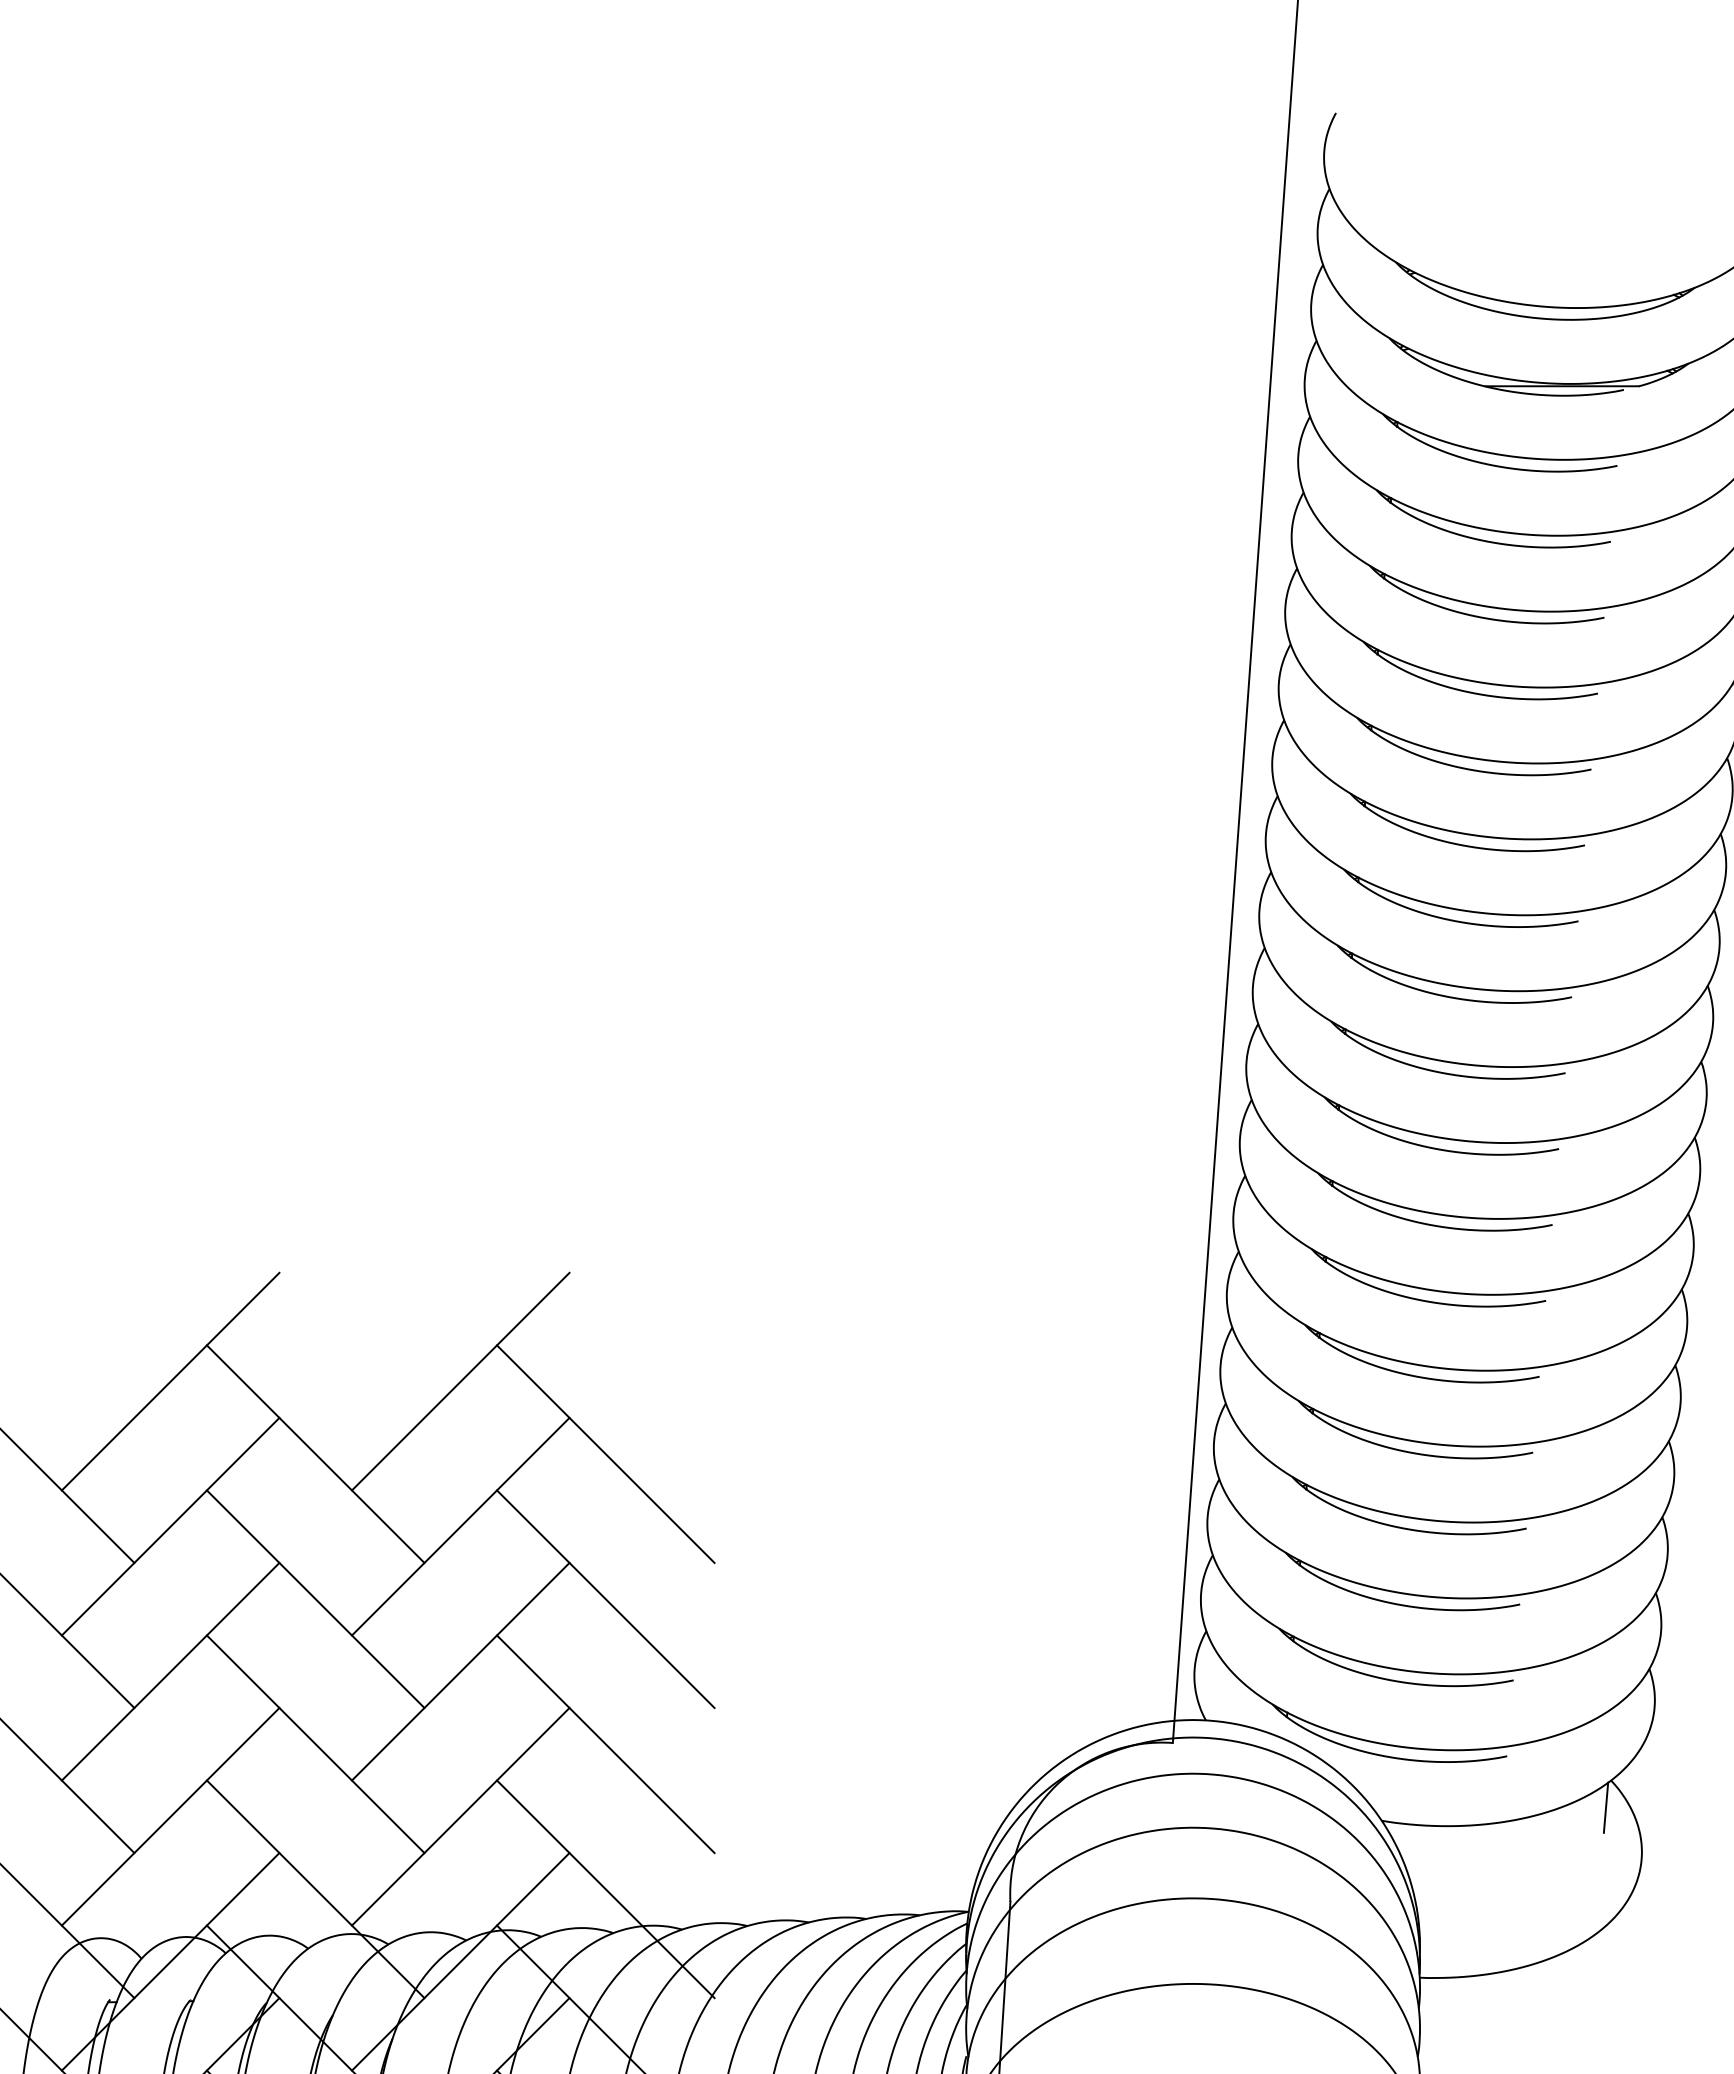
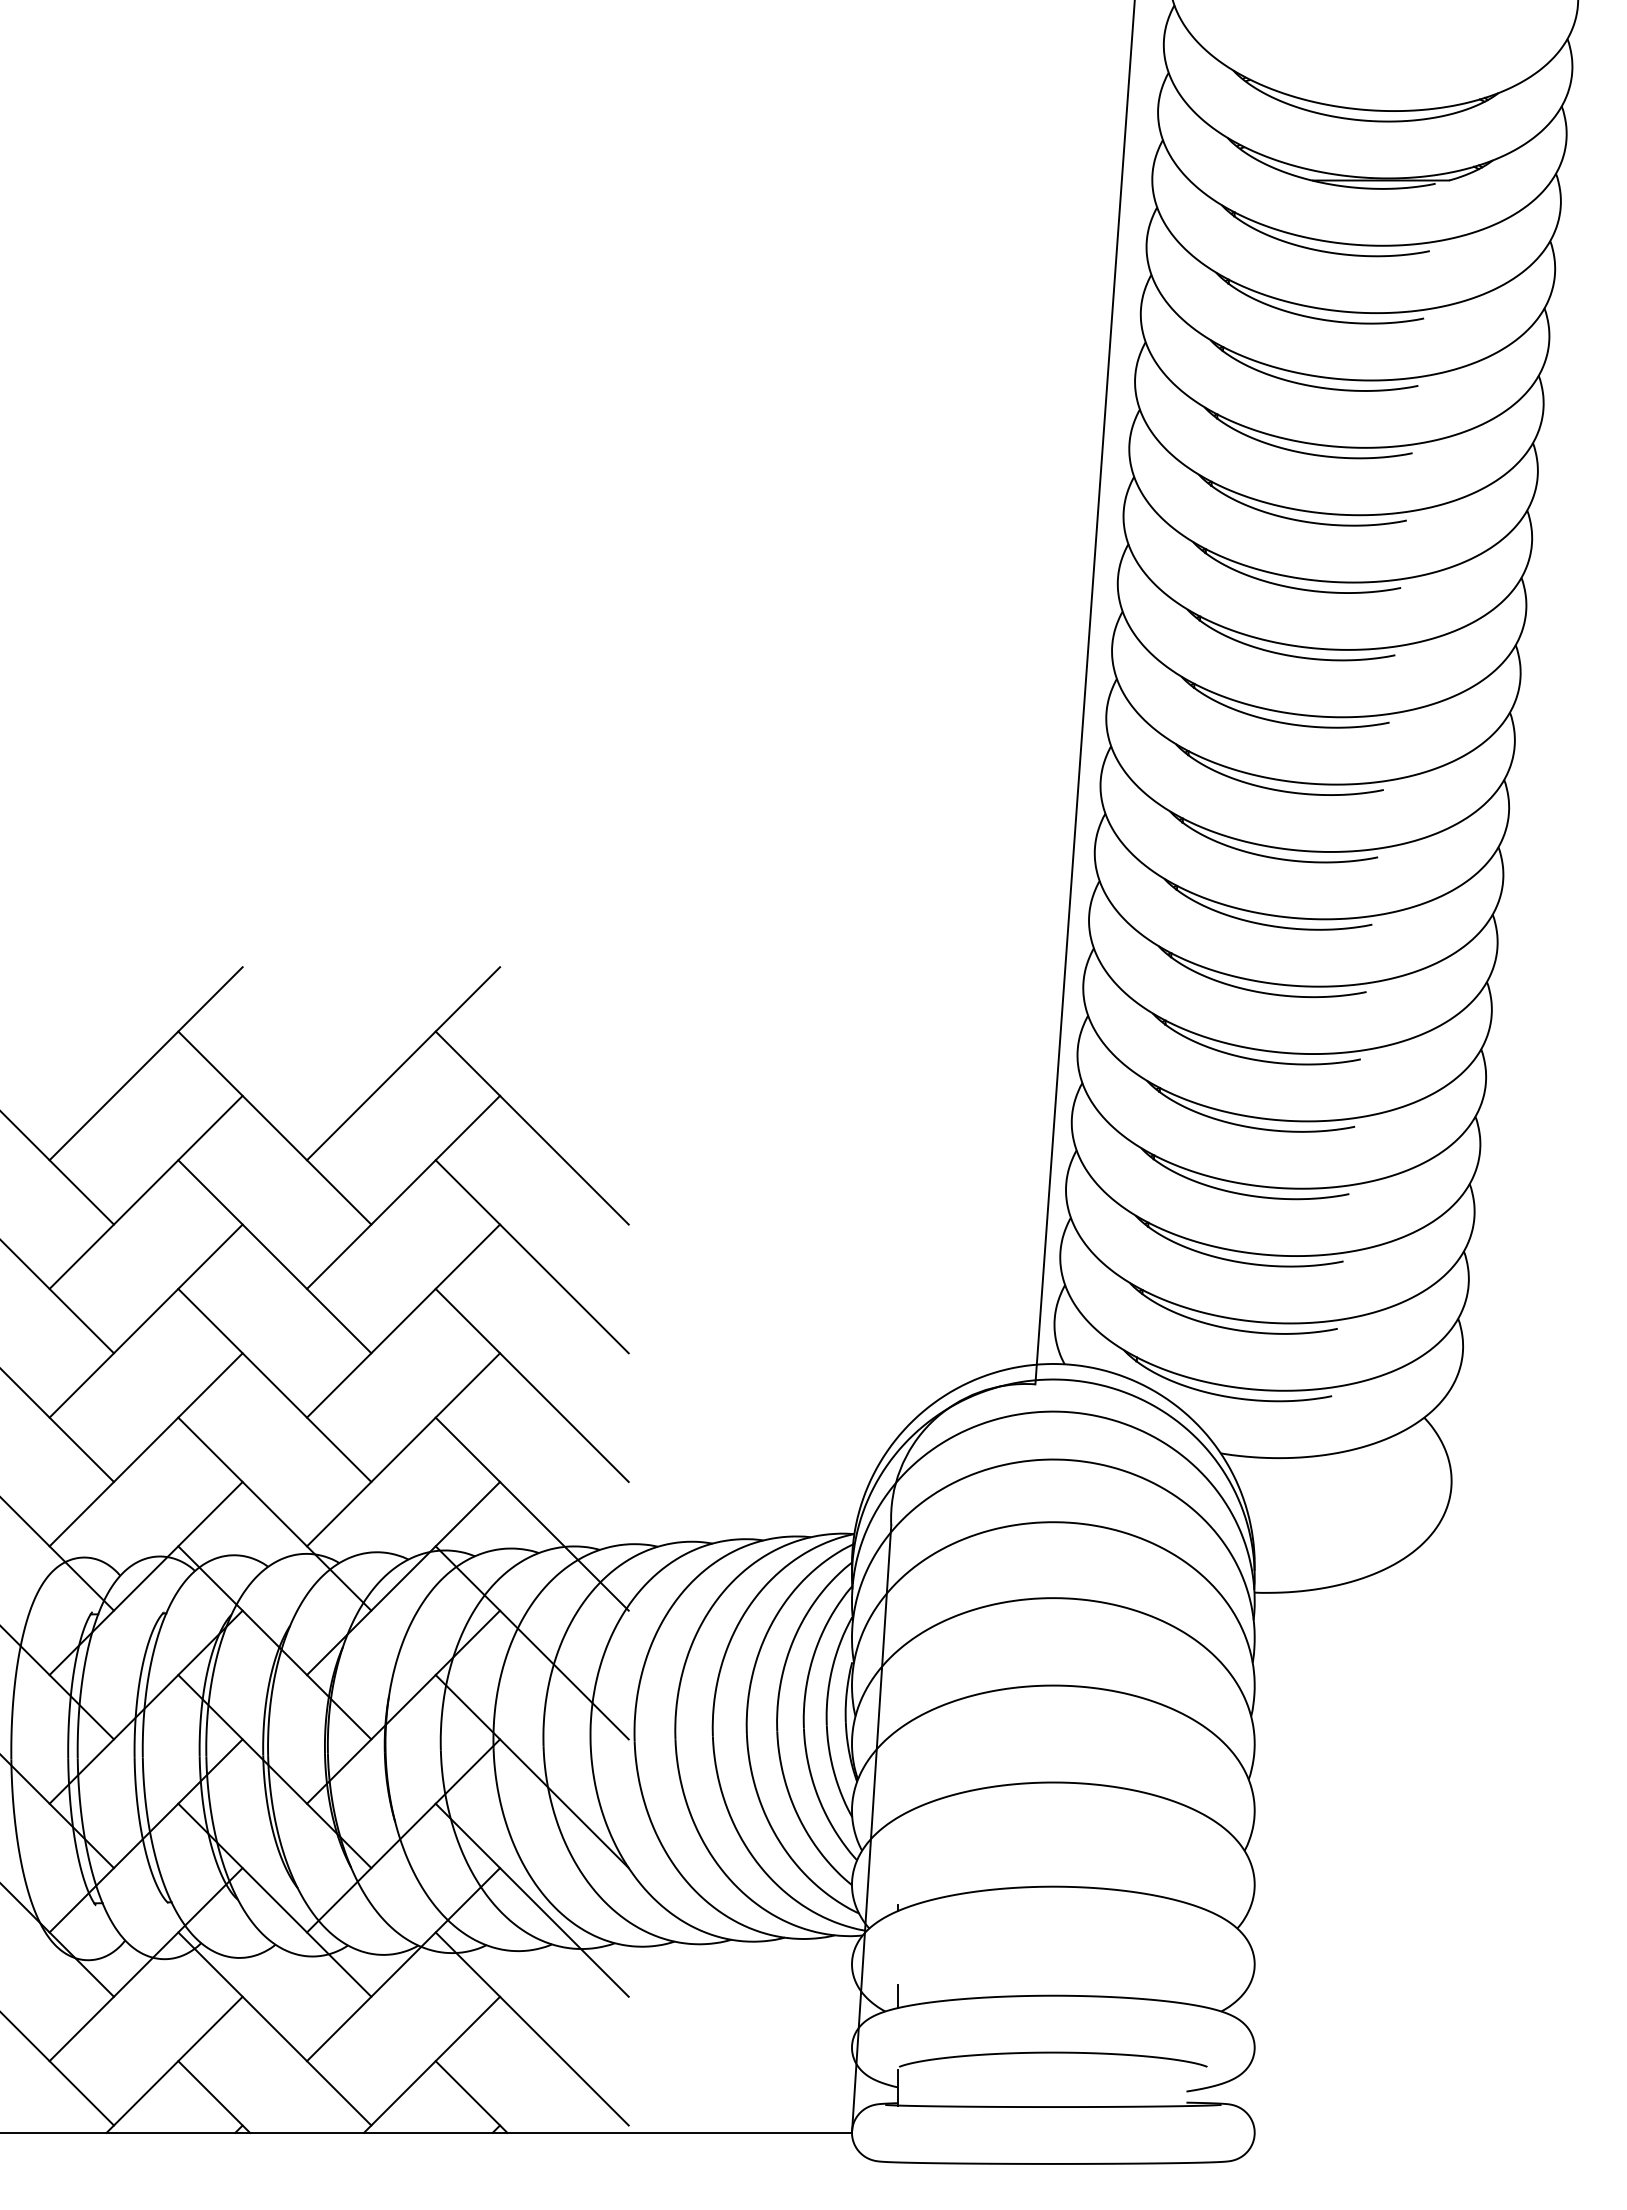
line: (1605, 1807) -> (1419, 1441), removed

